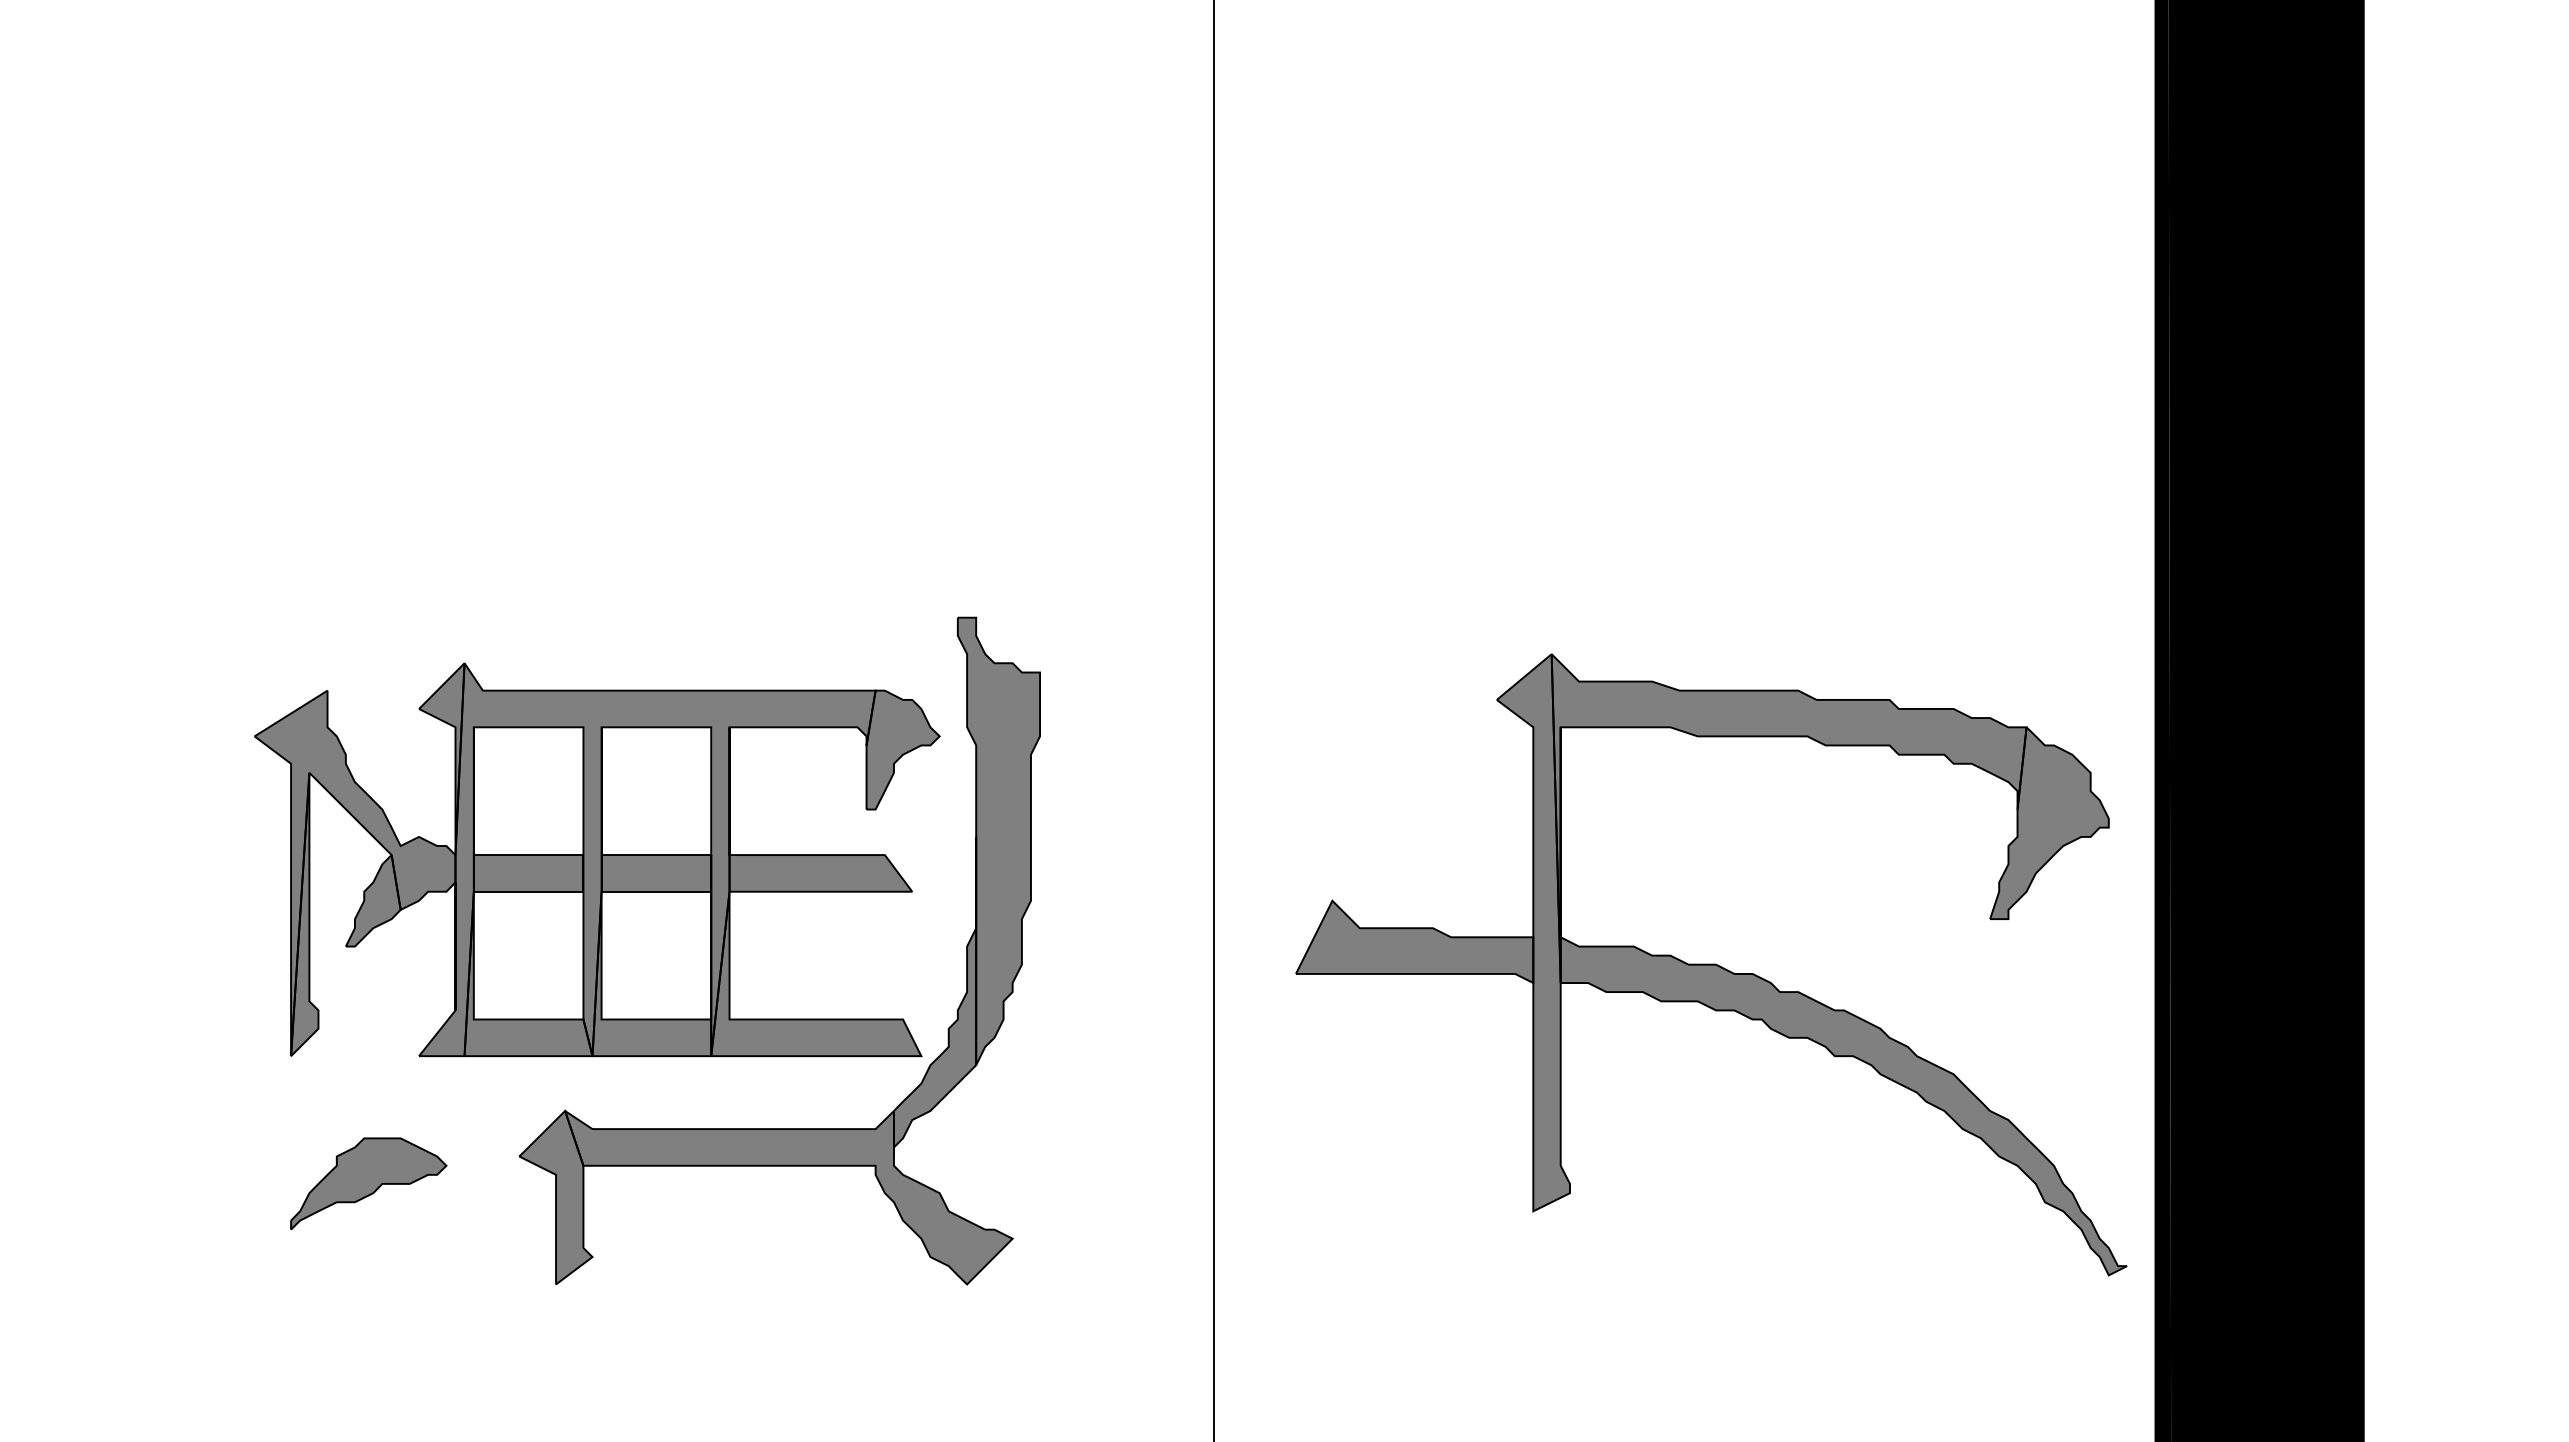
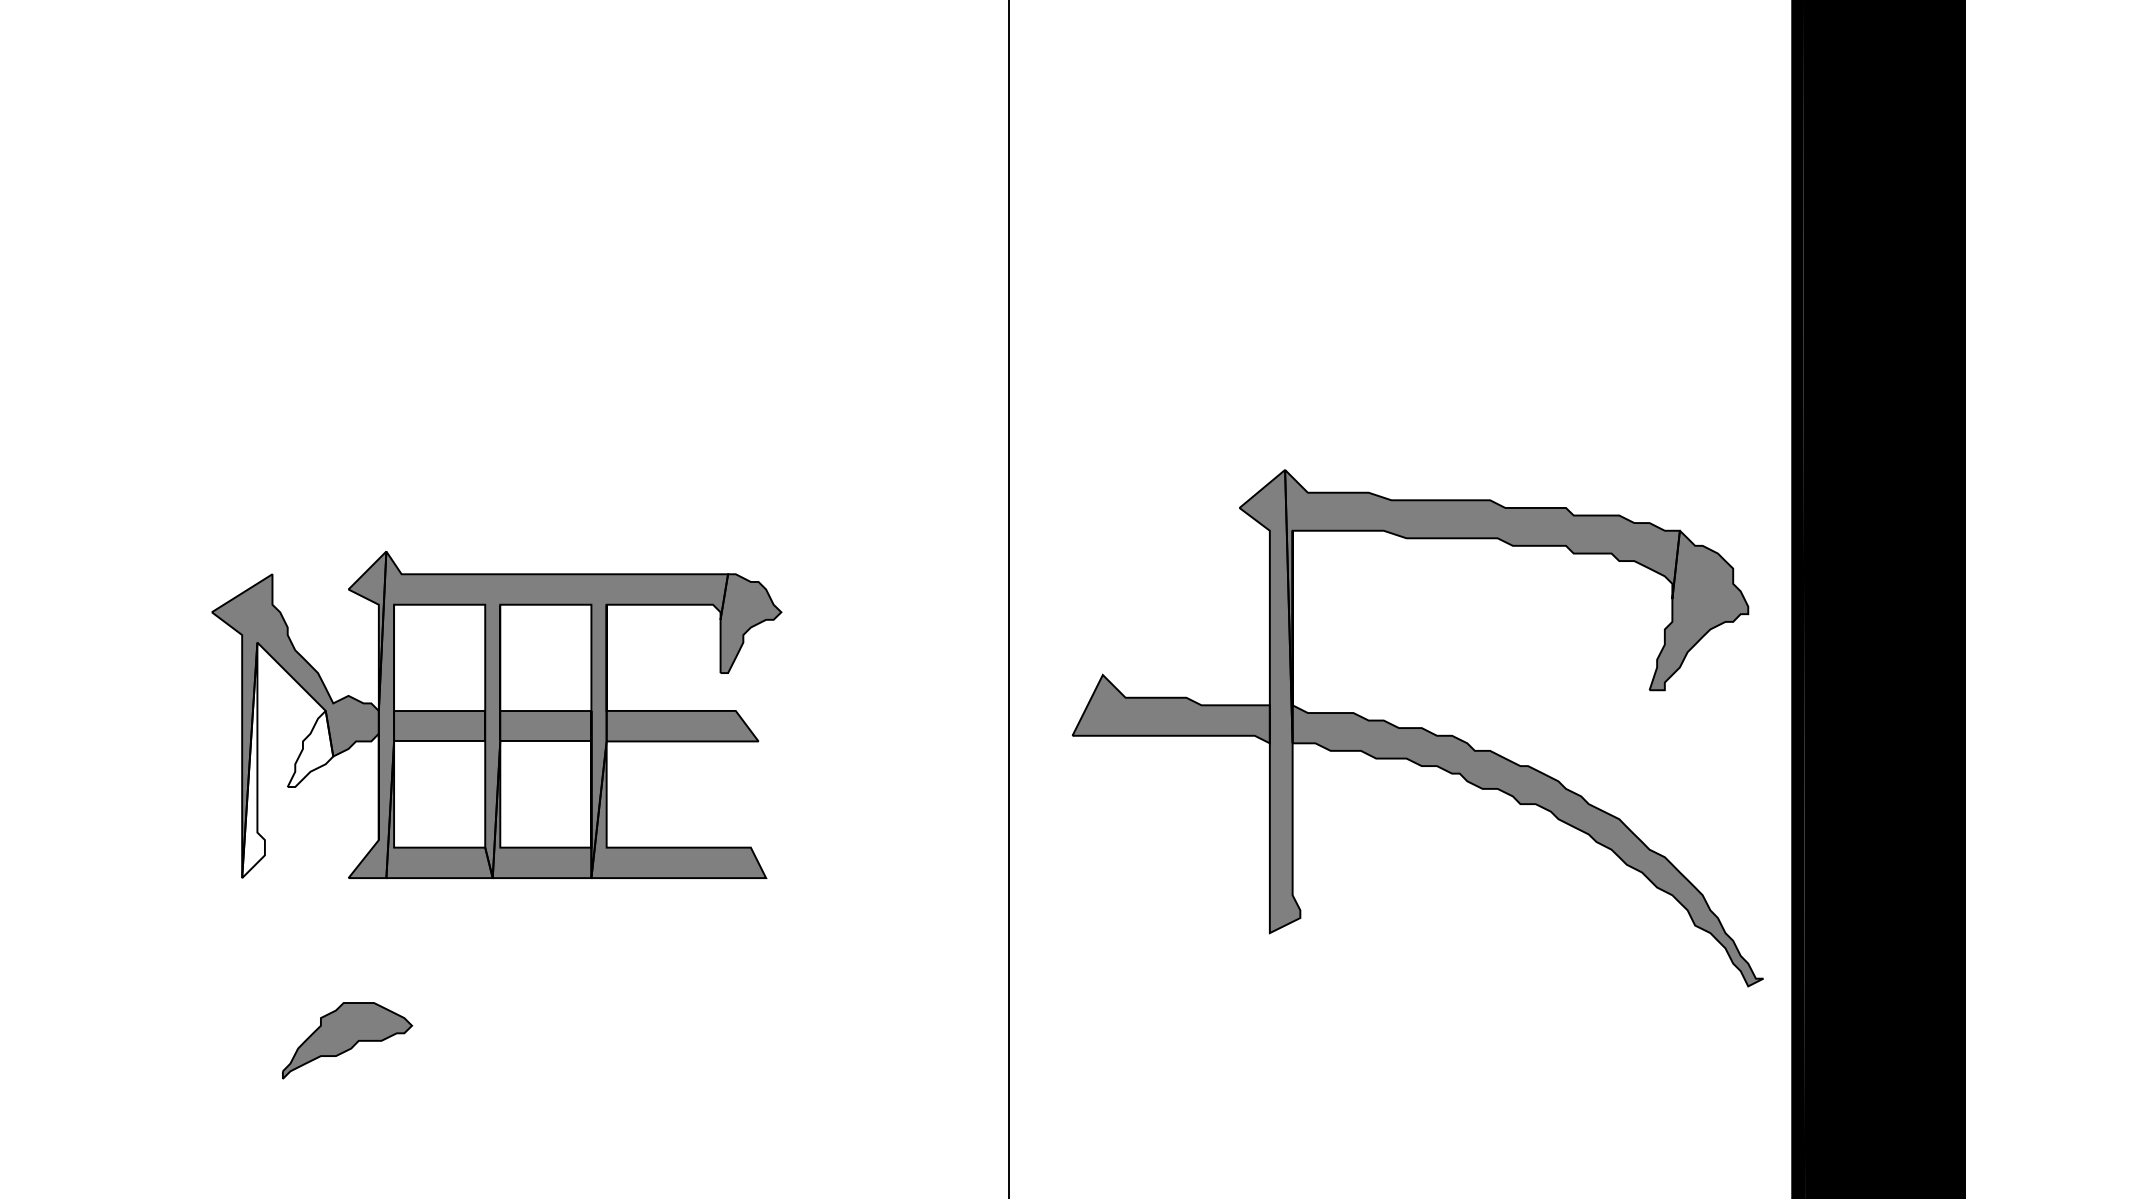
fill: (372, 900) -> (309, 748), removed
fill: (304, 914) -> (253, 760), removed
part: (1711, 964) -> (1417, 727), moved
part: (779, 1128) -> (648, 938), removed
part: (368, 1183) -> (347, 1040), moved

